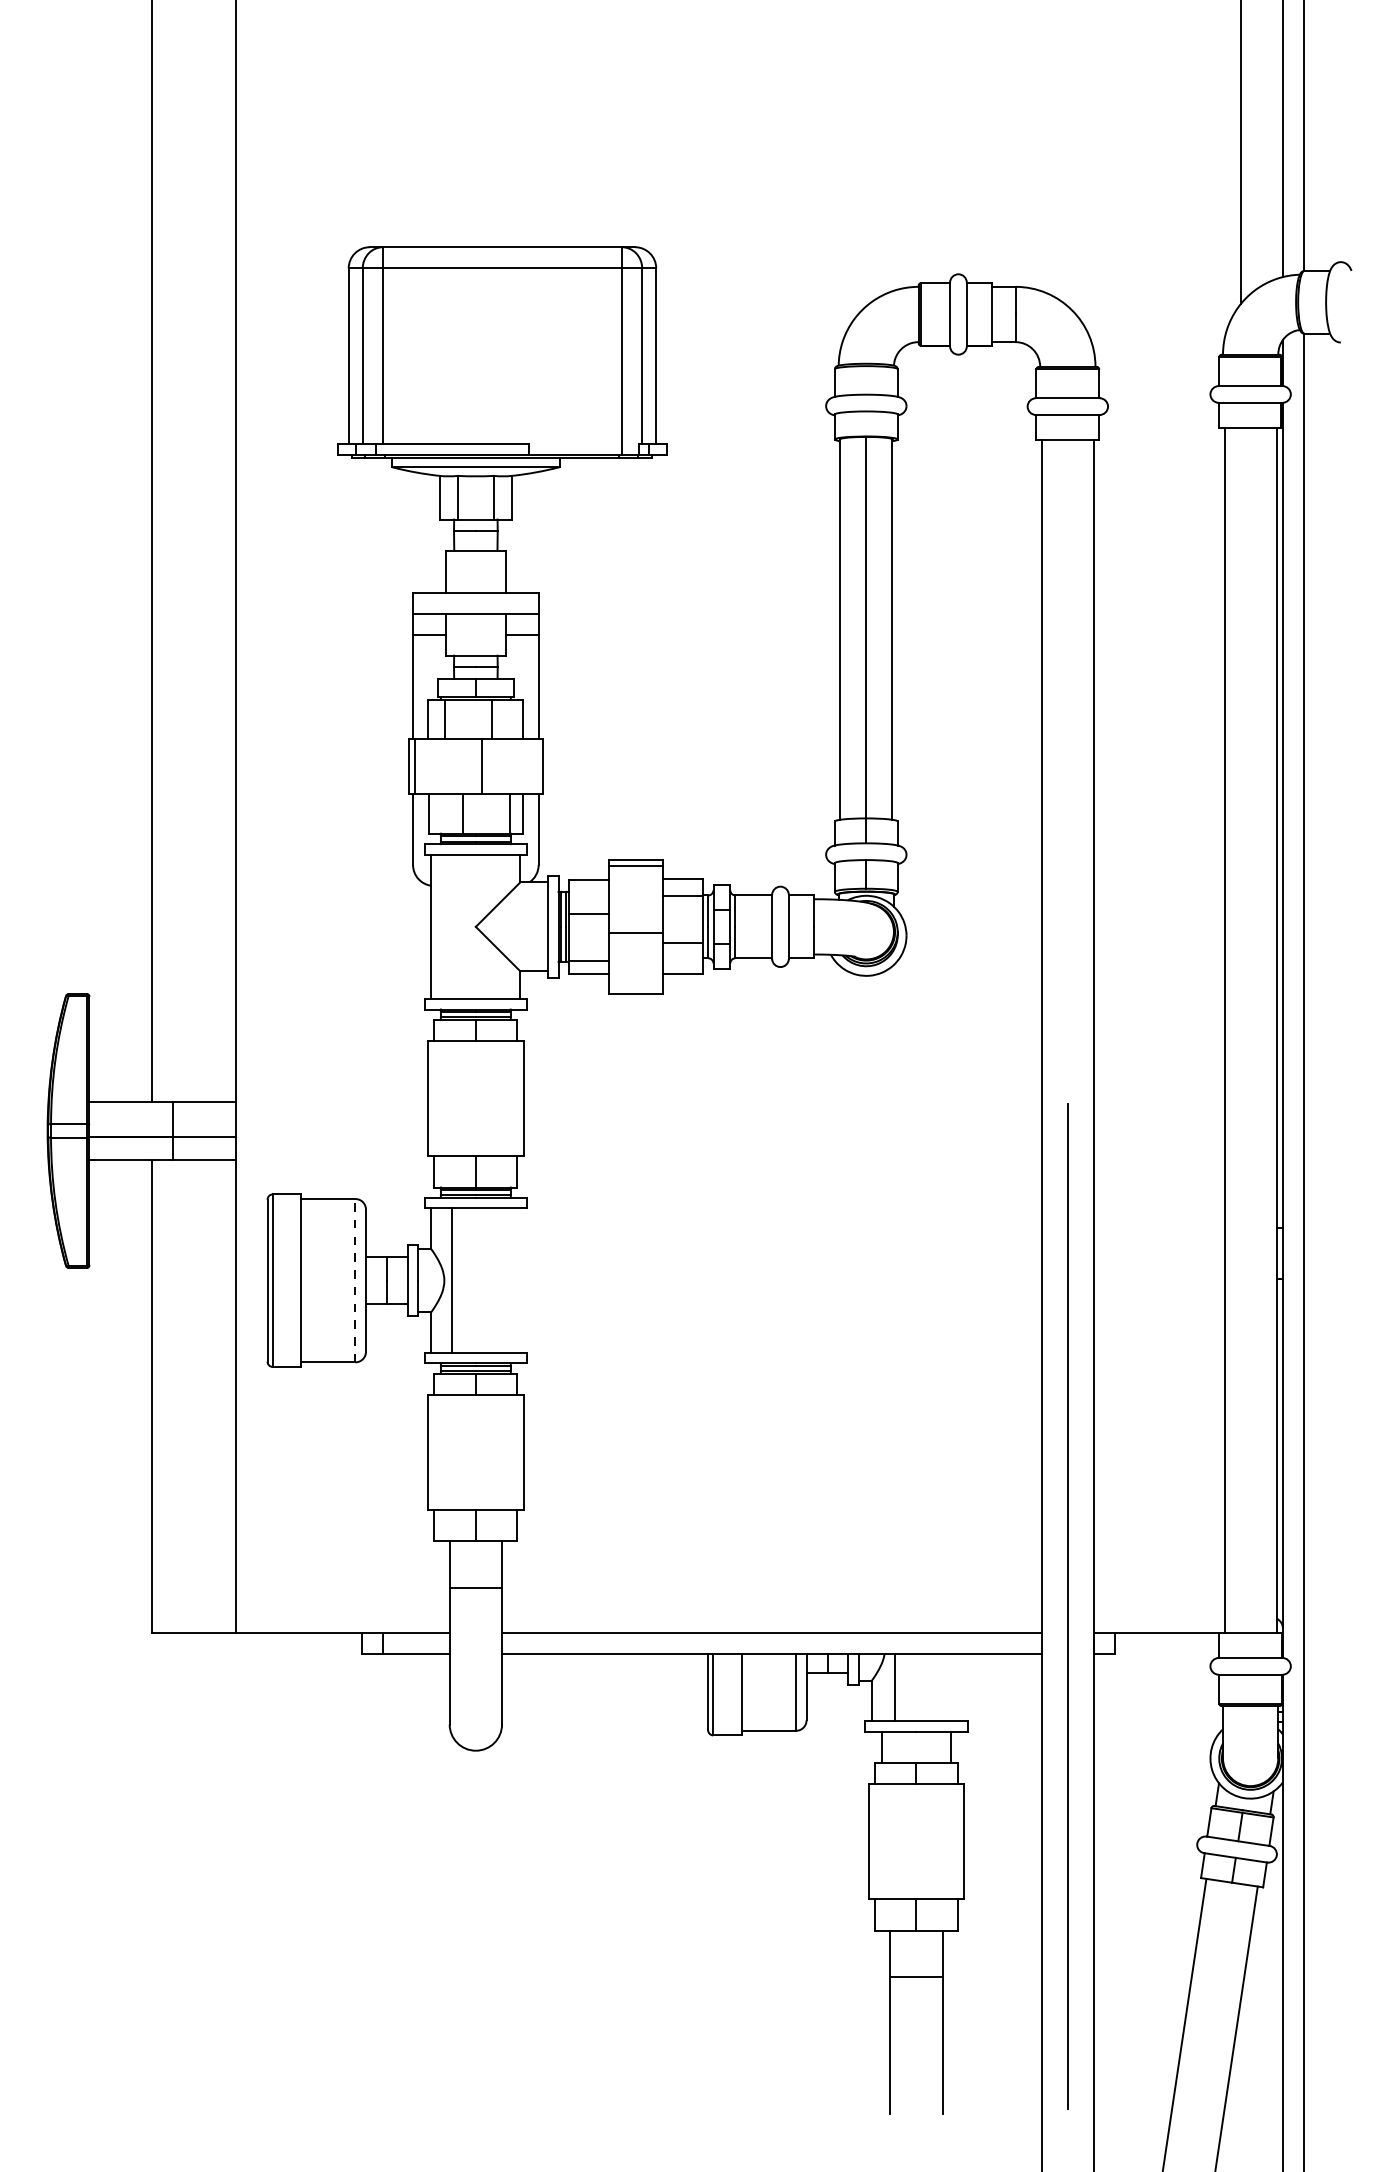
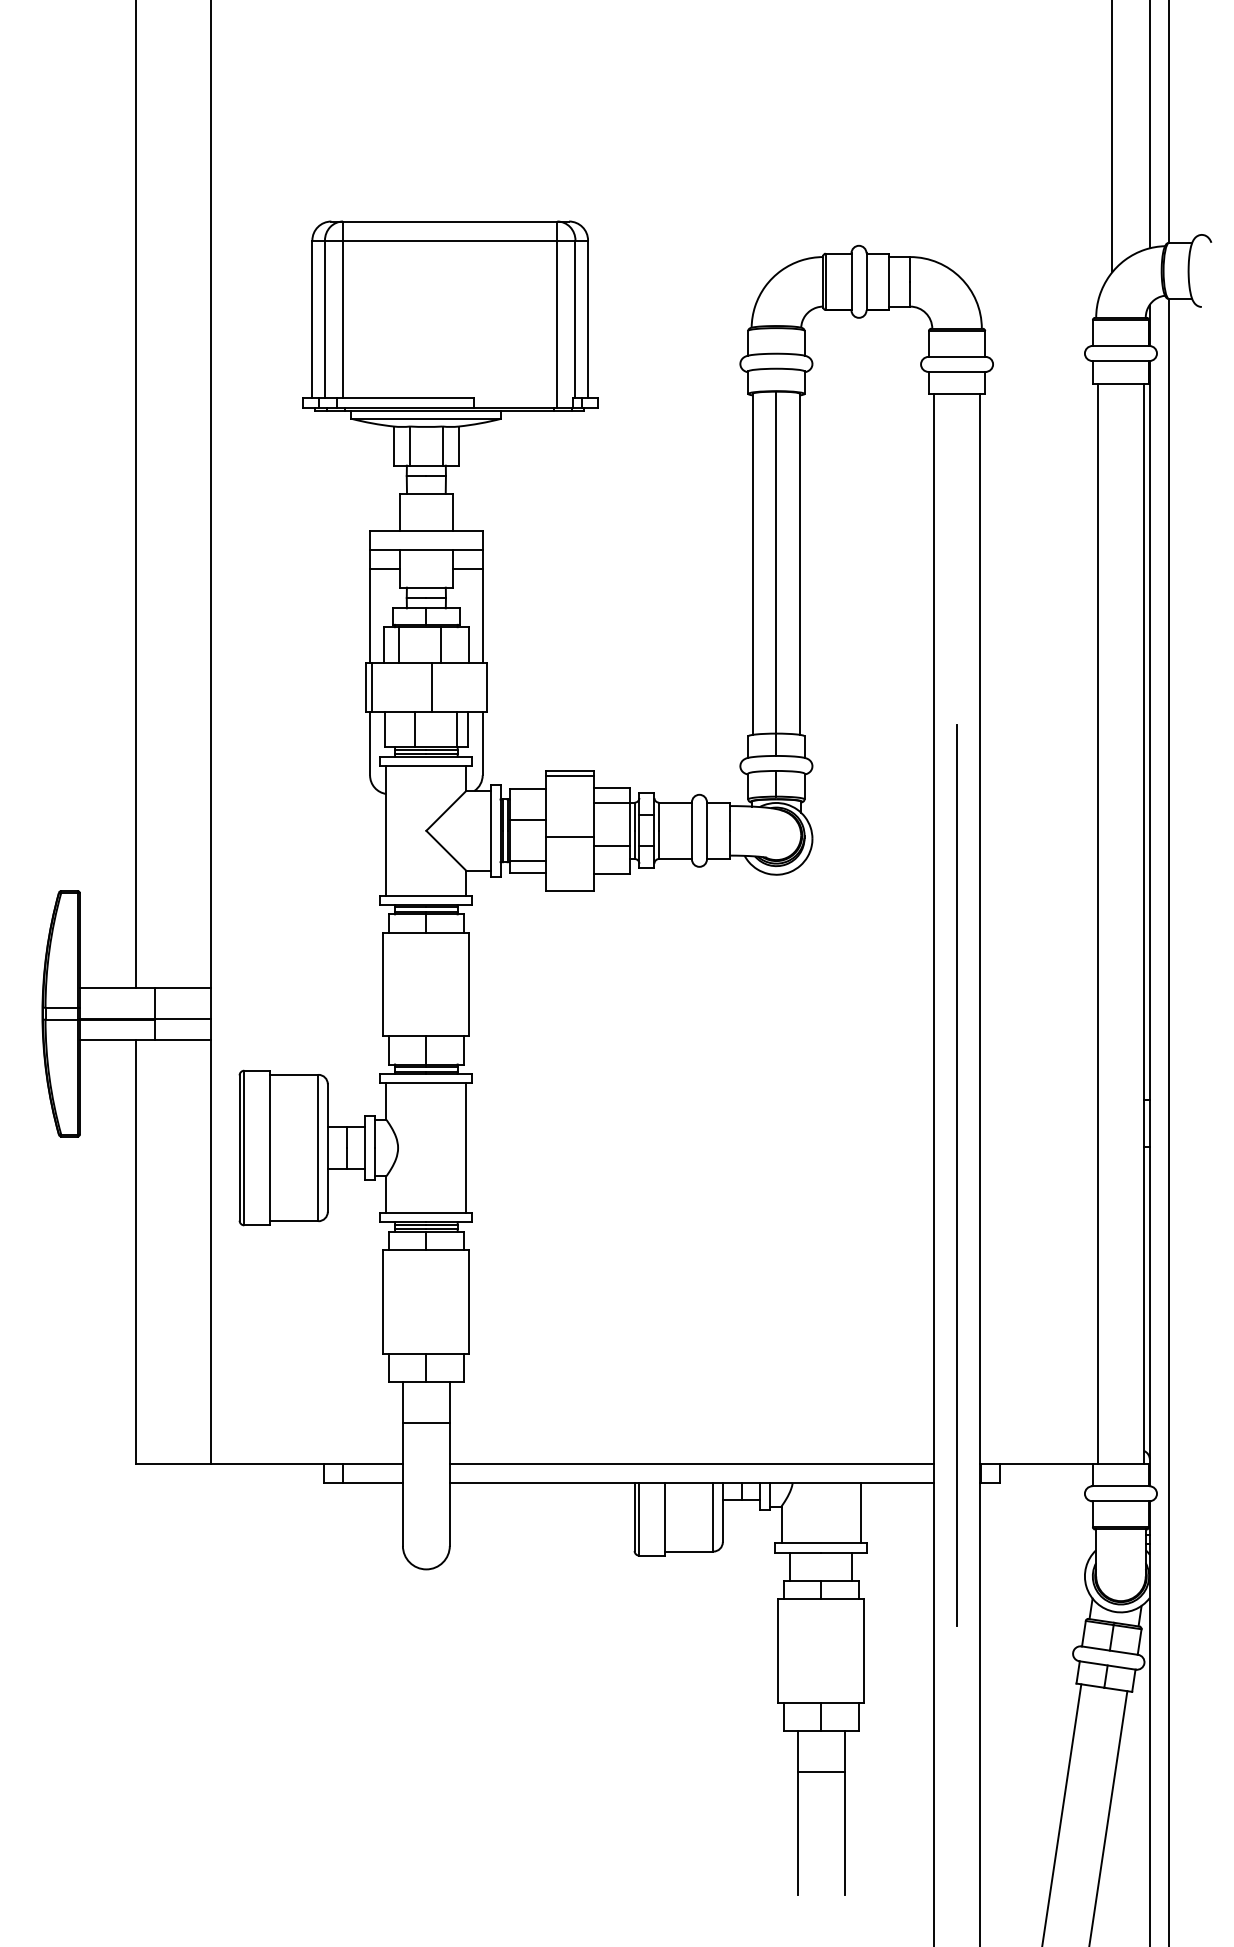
line: (355, 1280) -> (318, 1147), dashed -> solid
line: (452, 1280) -> (466, 1147), moved
line: (1067, 1606) -> (956, 1175), moved
line: (894, 1687) -> (860, 1512), moved

